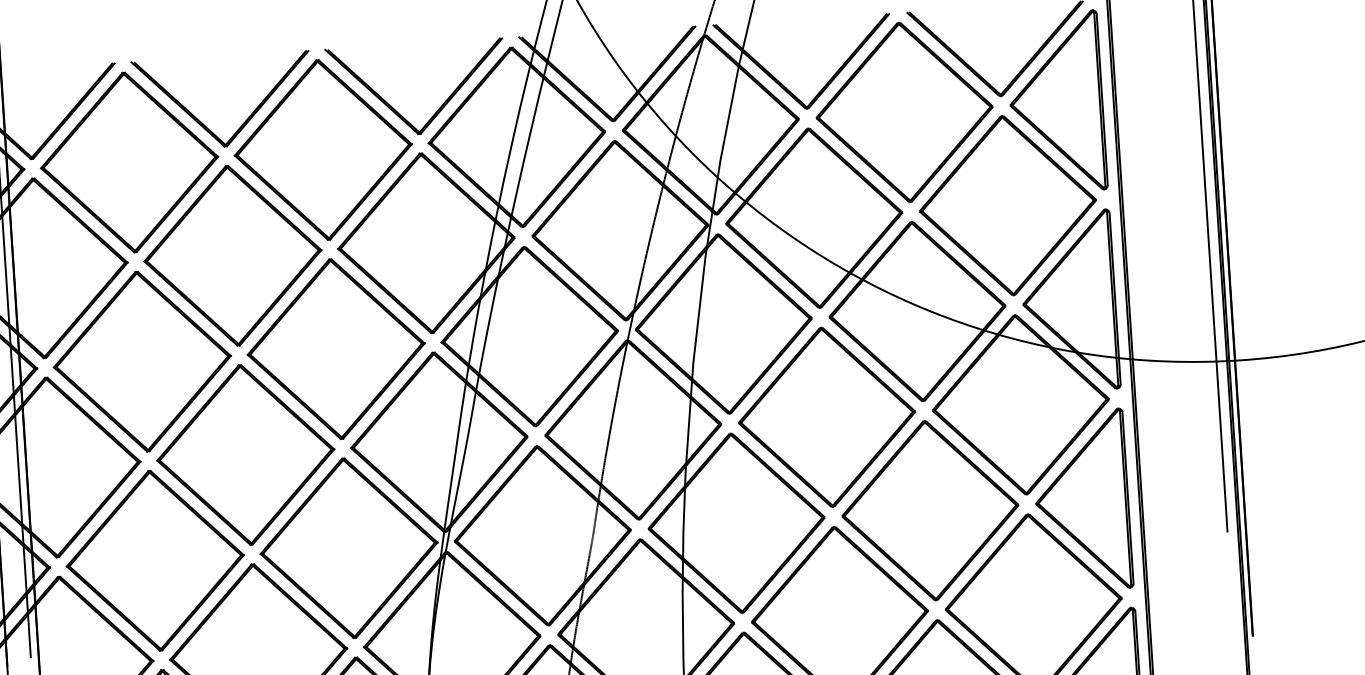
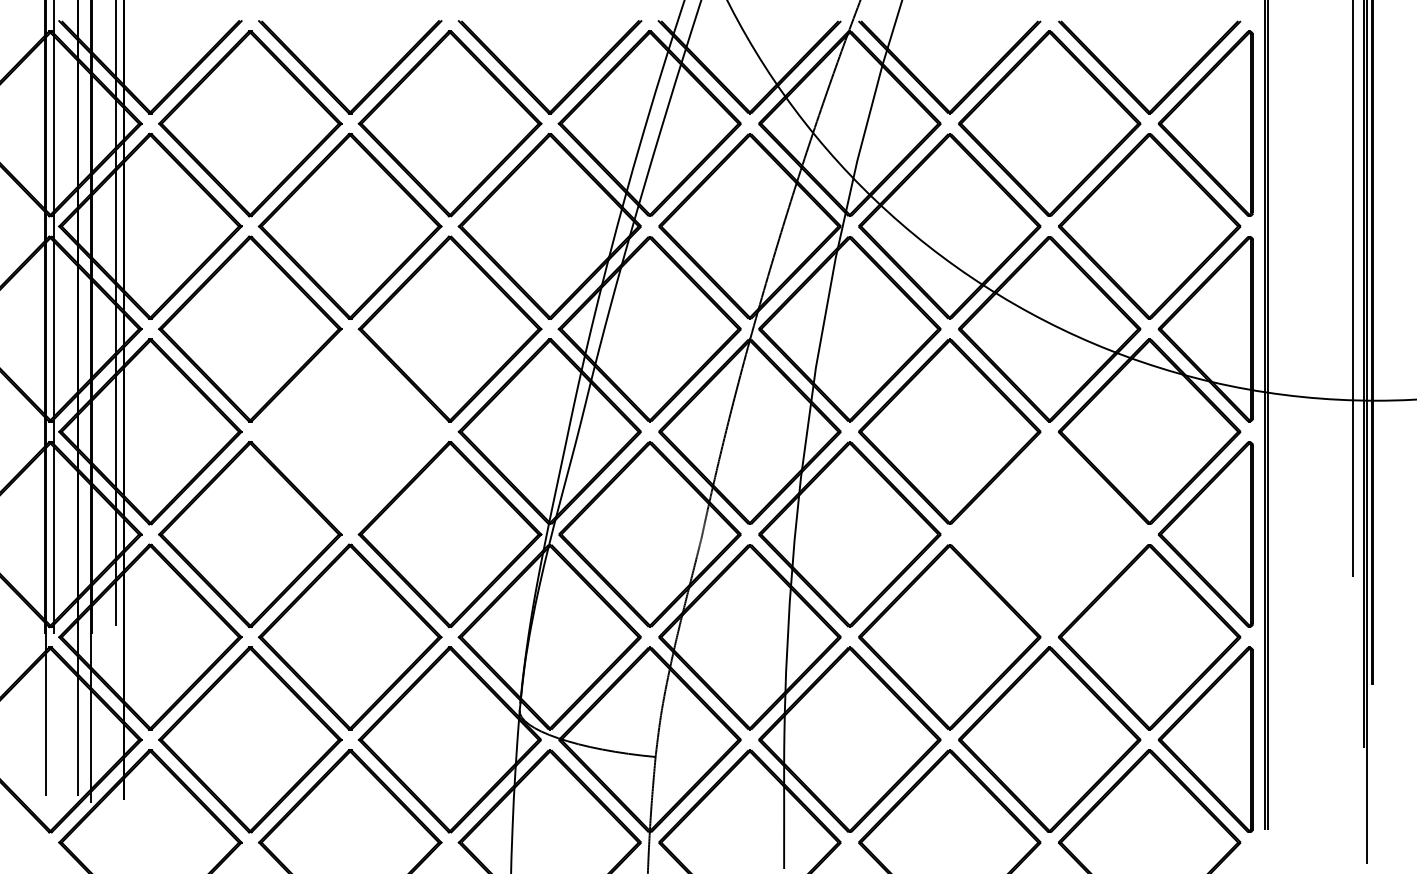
part: (245, 454) -> (349, 431), removed
part: (930, 510) -> (1049, 534), removed

